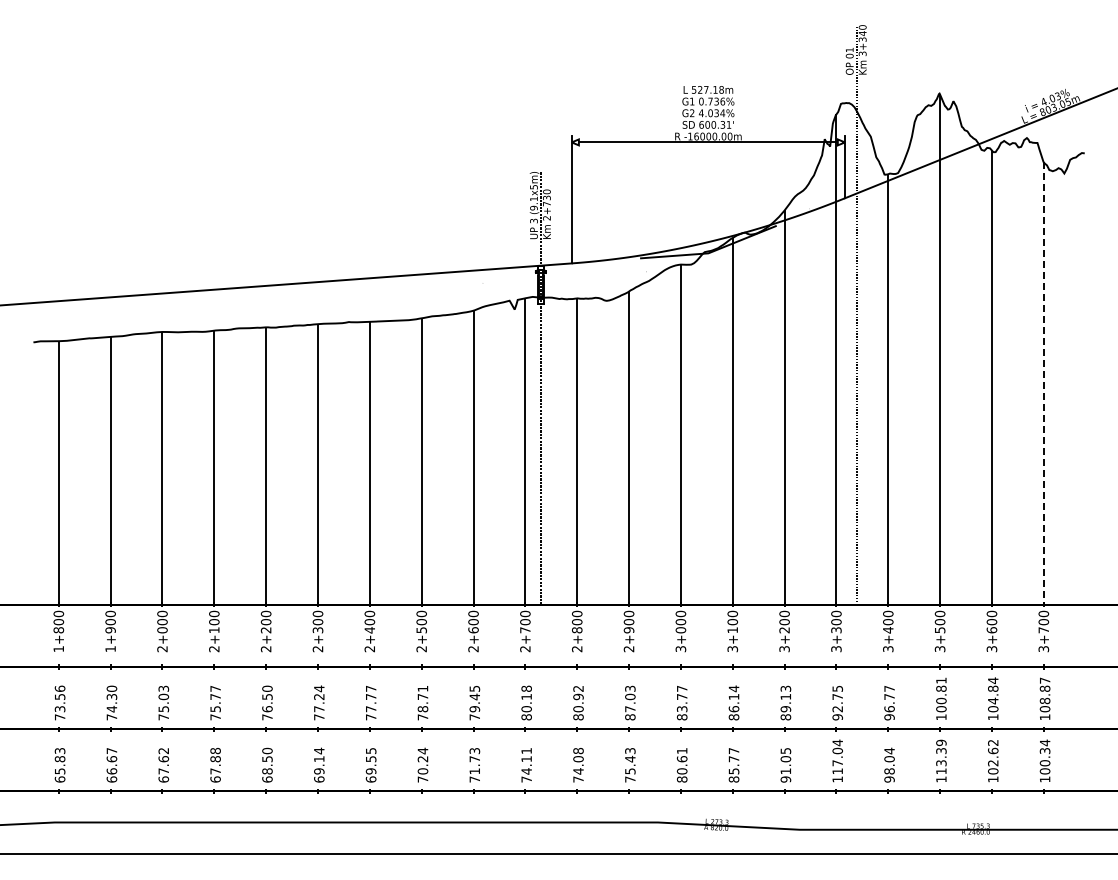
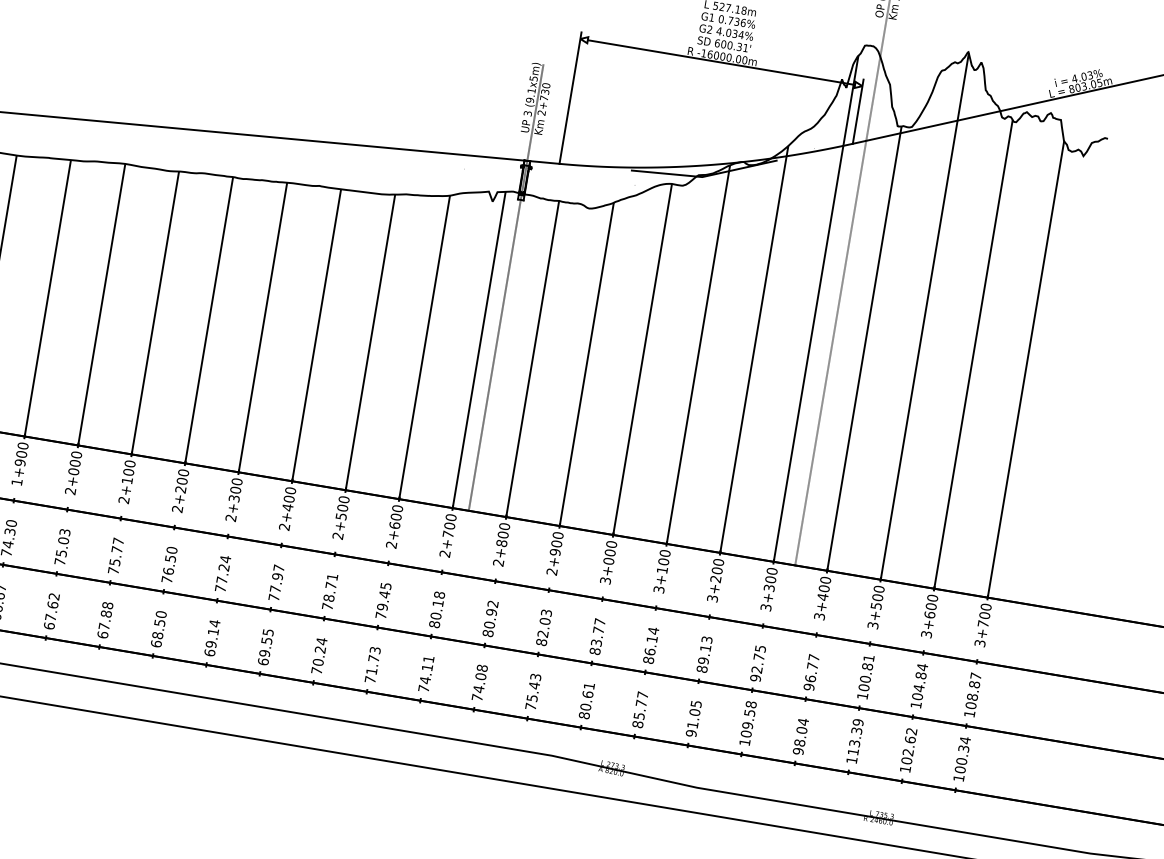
line: (1043, 385) -> (1025, 371), dashed -> solid
text: (370, 696) -> (277, 576), 77.77 -> 77.97
text: (630, 709) -> (543, 634), 87.03 -> 82.03
text: (837, 757) -> (748, 719), 117.04 -> 109.58

